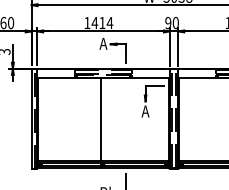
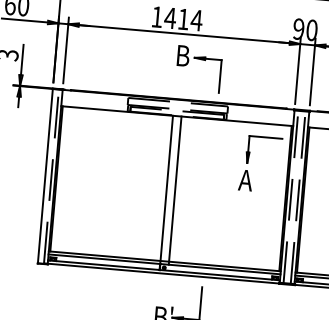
text: (103, 43) -> (182, 55), A -> B
line: (106, 120) -> (176, 190), added

